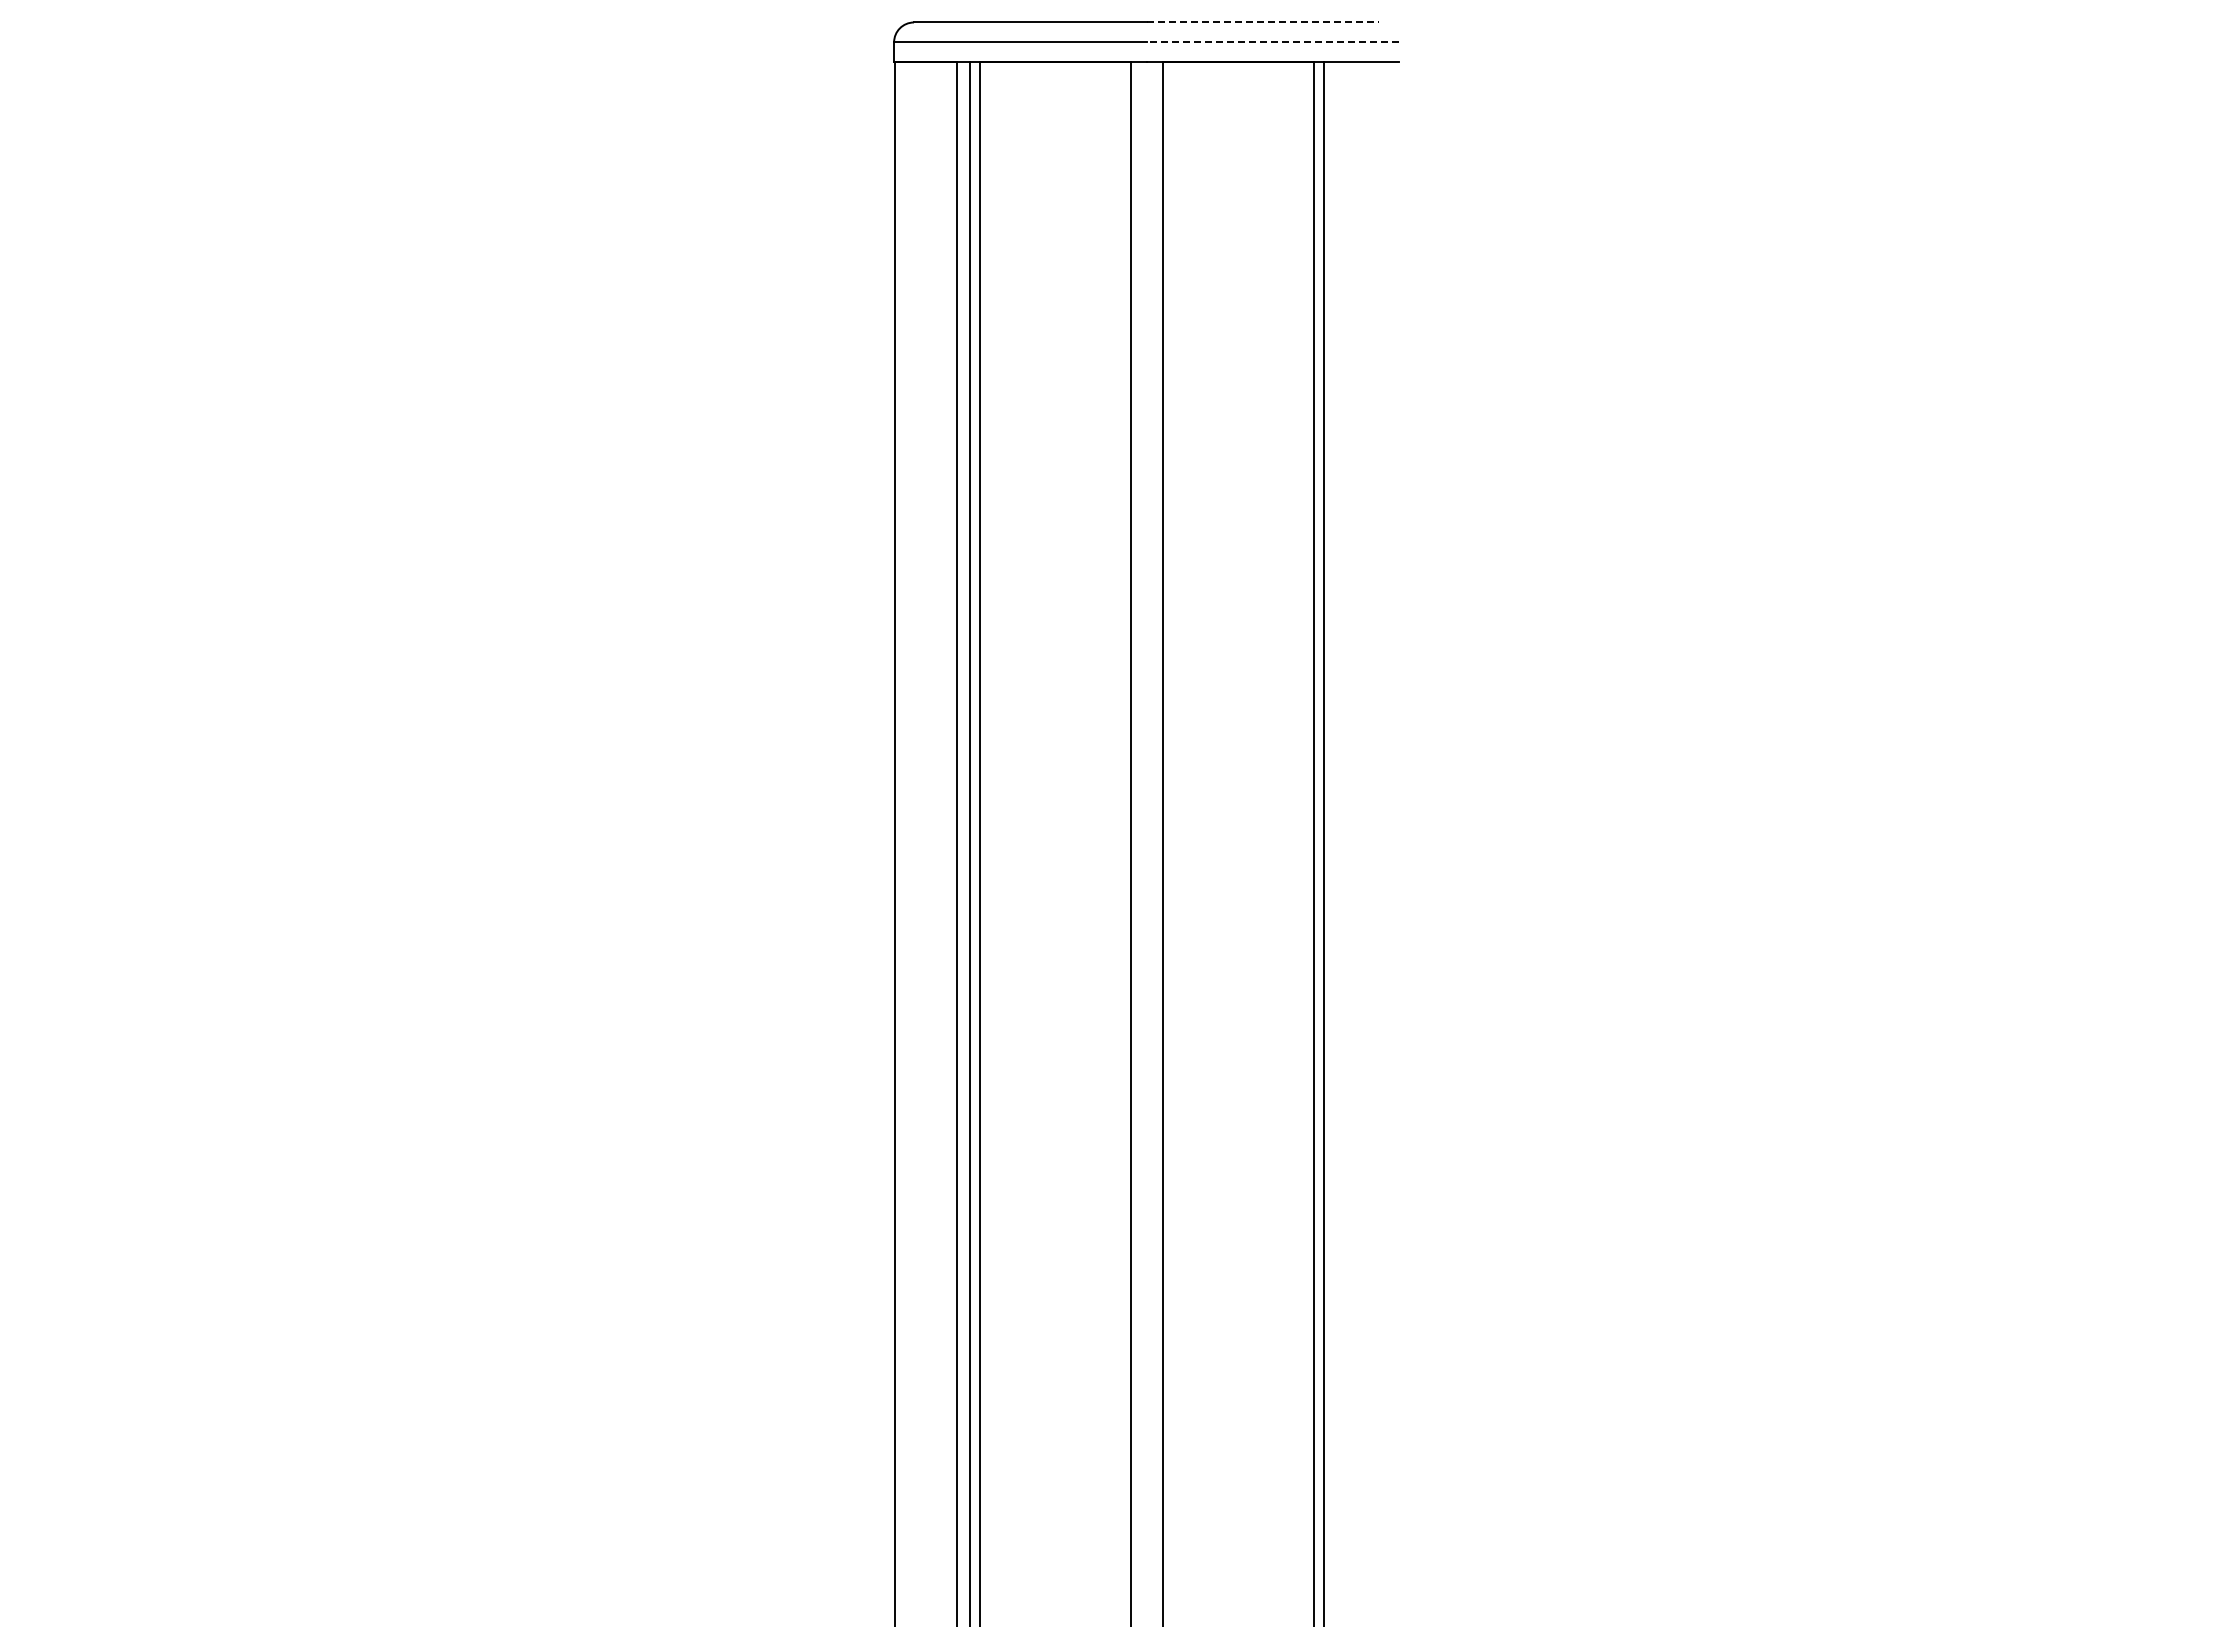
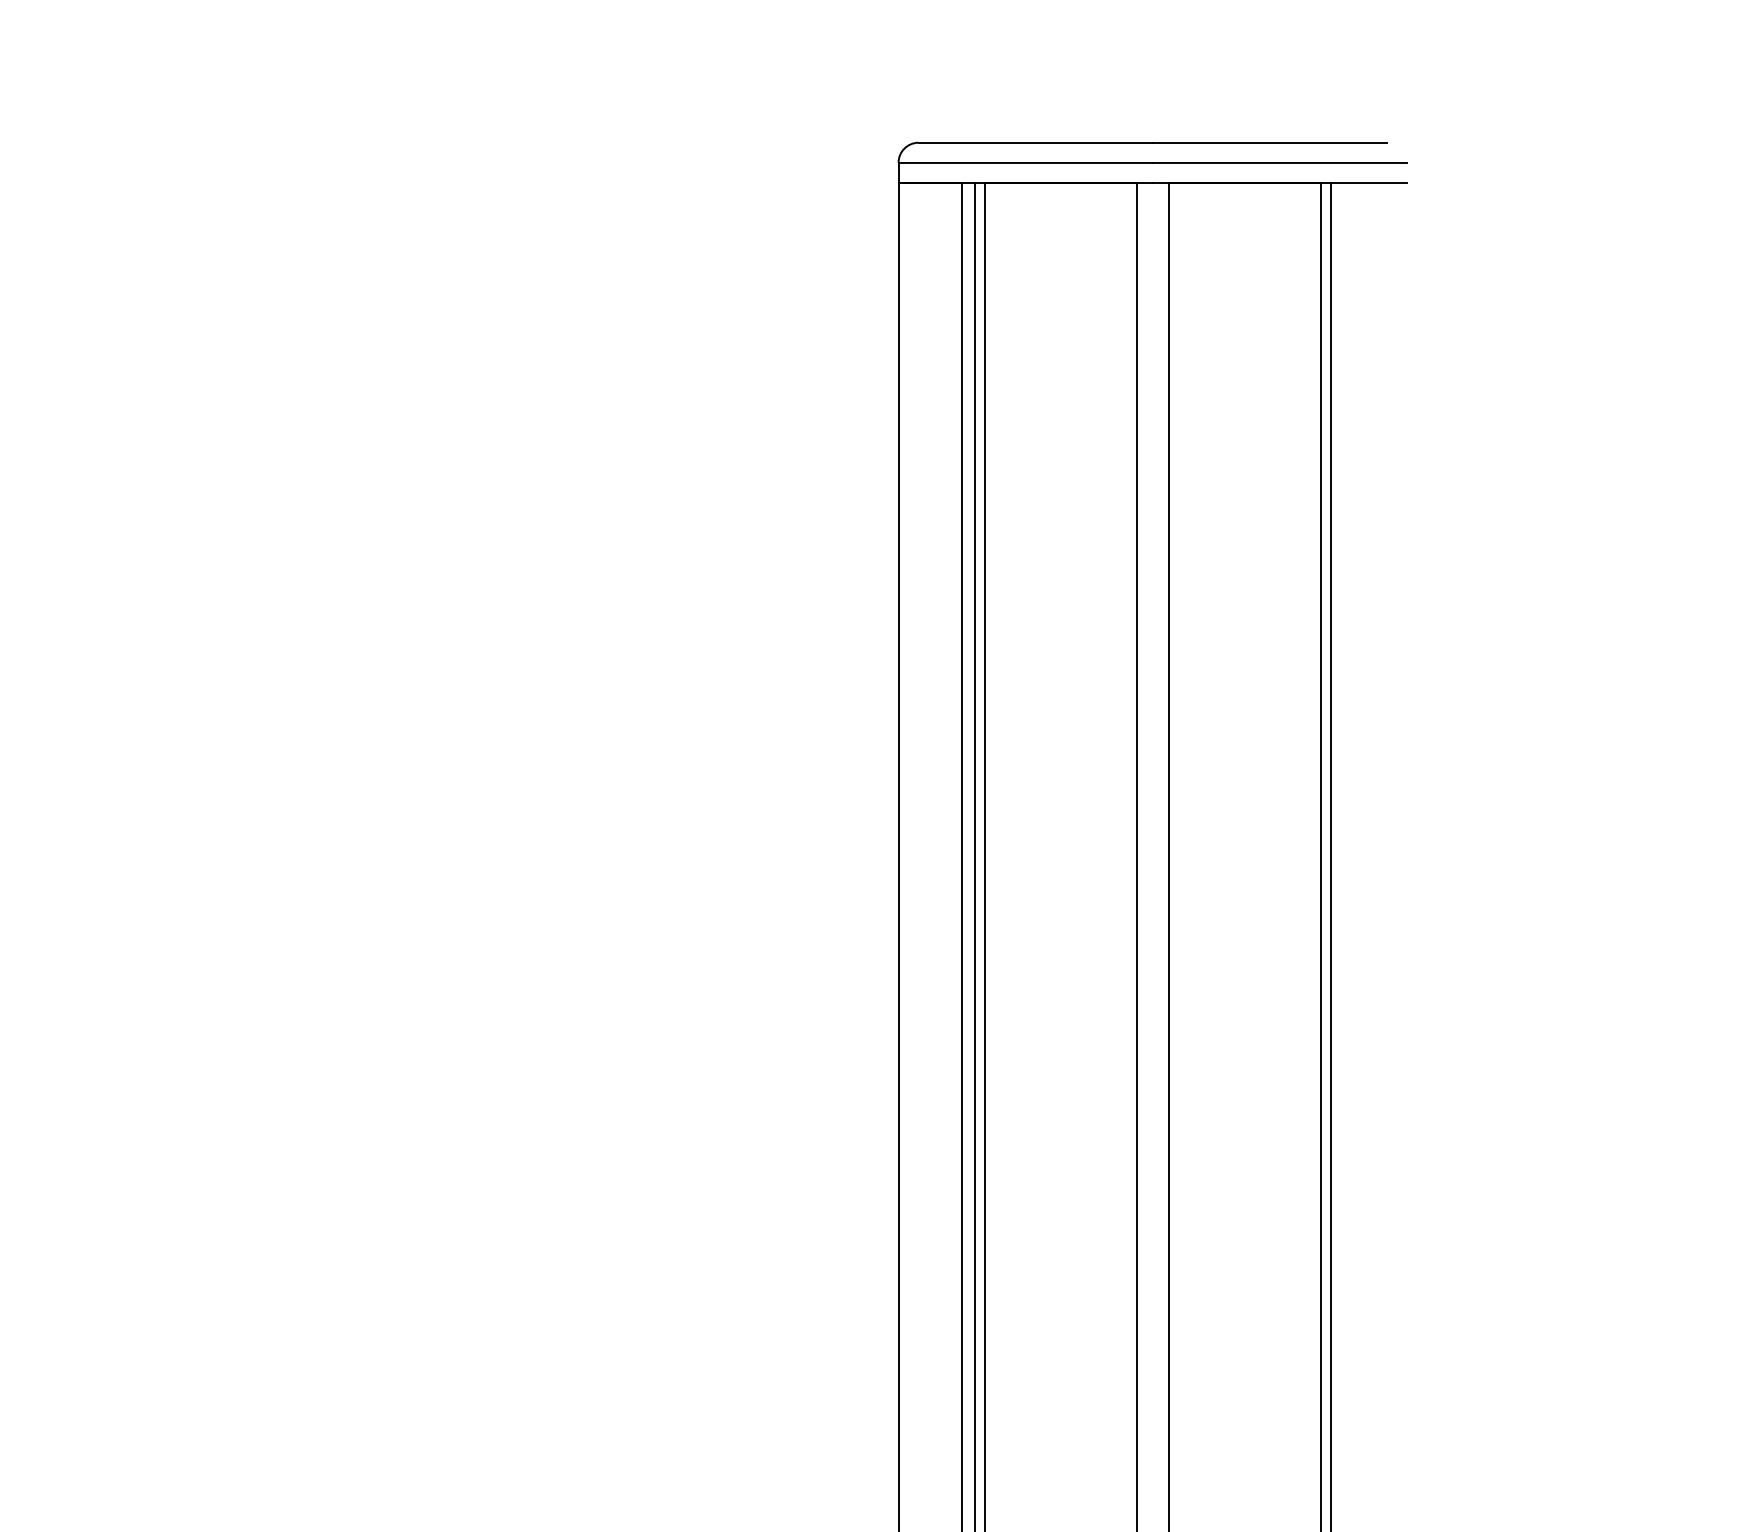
line: (1263, 22) -> (1270, 142), dashed -> solid
line: (1272, 42) -> (1279, 162), dashed -> solid

